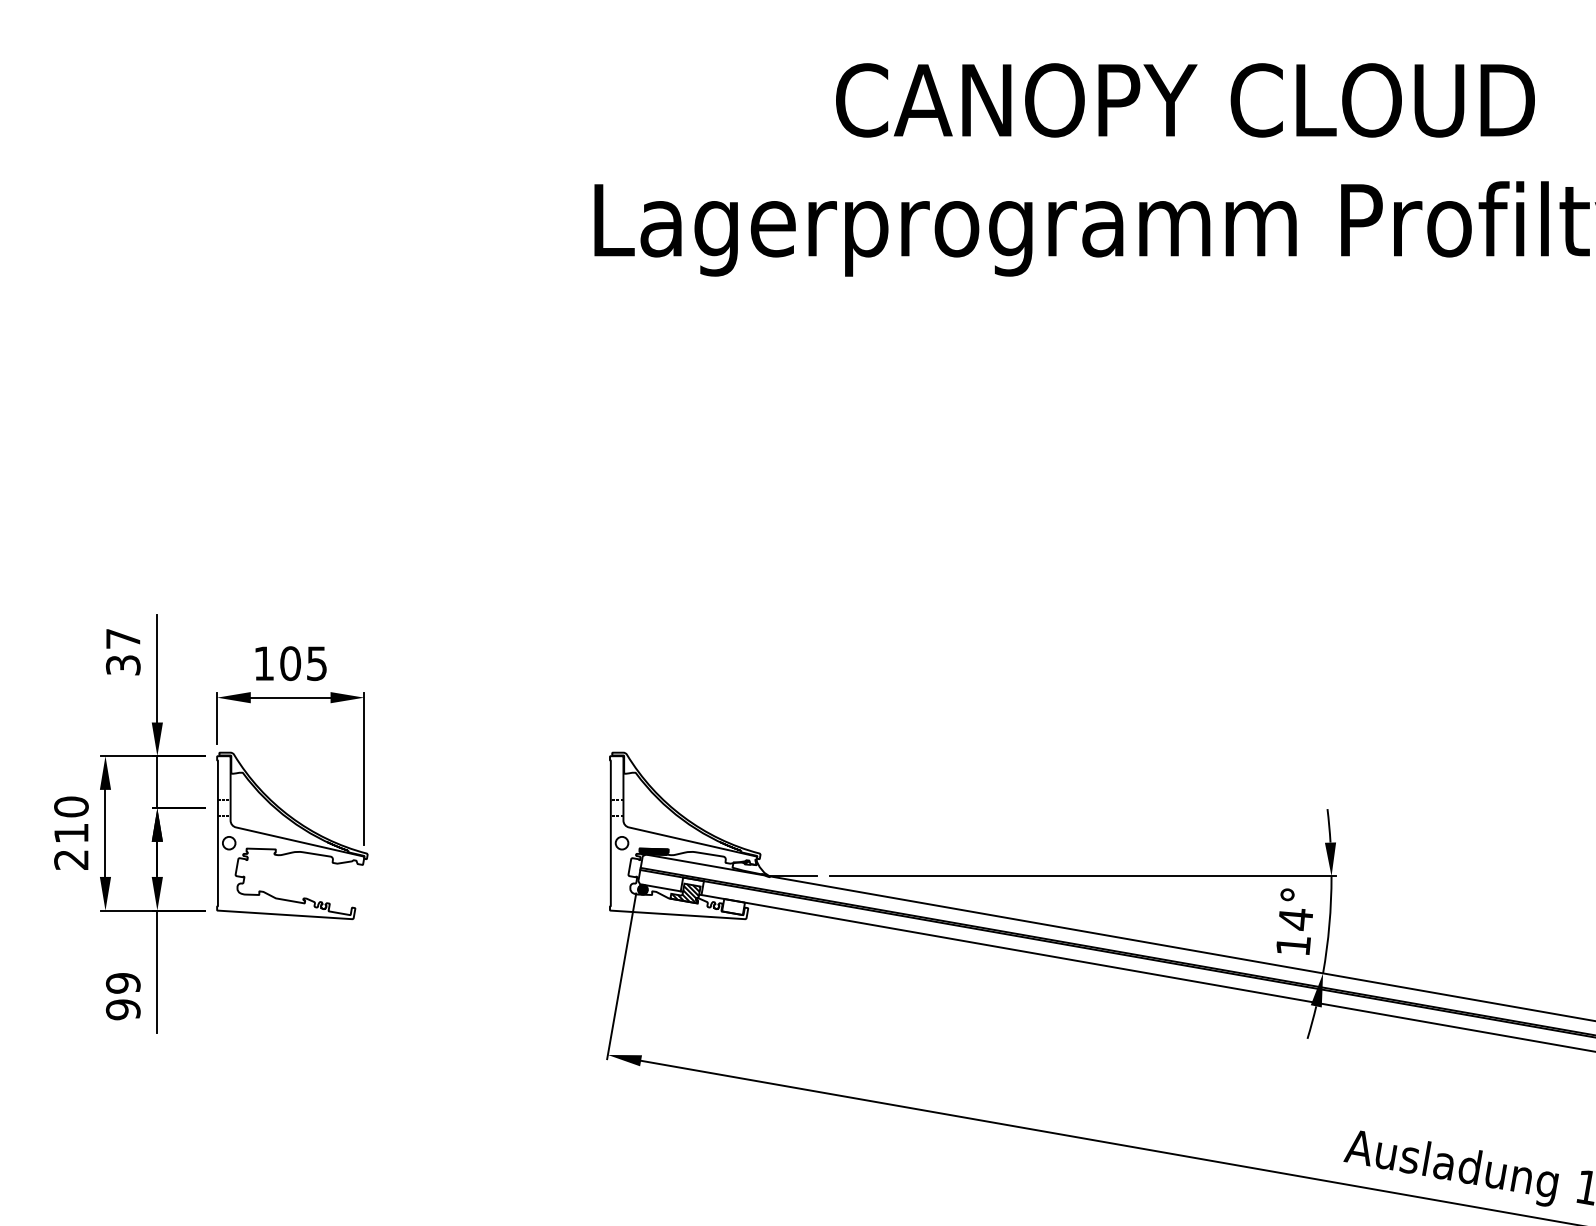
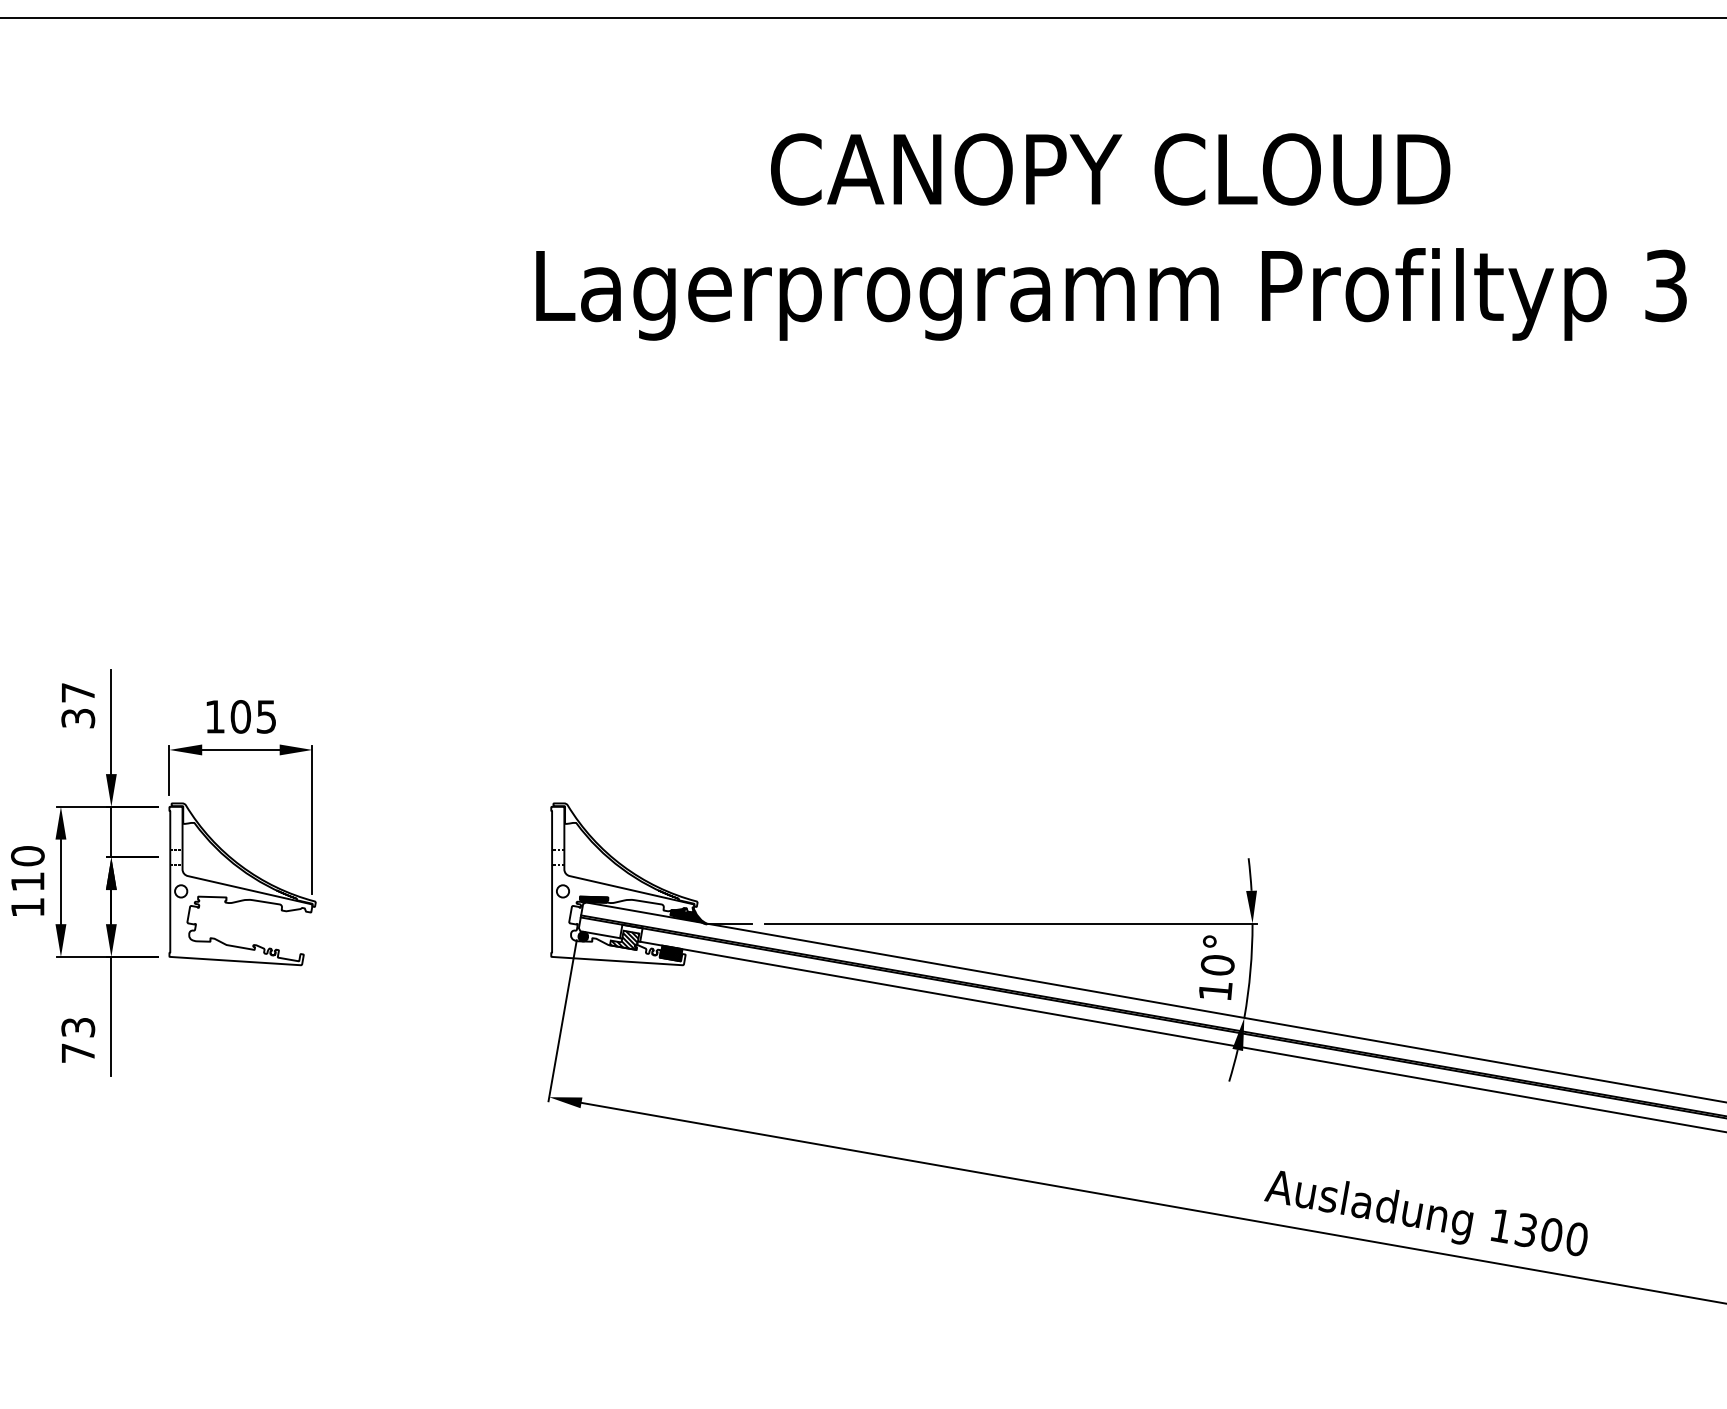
text: (71, 859) -> (27, 907), 210 -> 110
hatch: (751, 868) -> (688, 915), added
hatch: (733, 906) -> (671, 952), added
text: (1295, 919) -> (1217, 965), 14° -> 10°
text: (123, 996) -> (78, 1040), 99 -> 73

